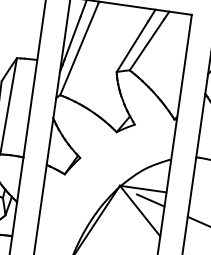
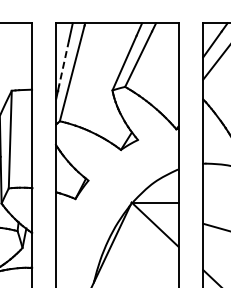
line: (71, 38) -> (63, 63), solid -> dashed
line: (150, 200) -> (163, 212), removed

